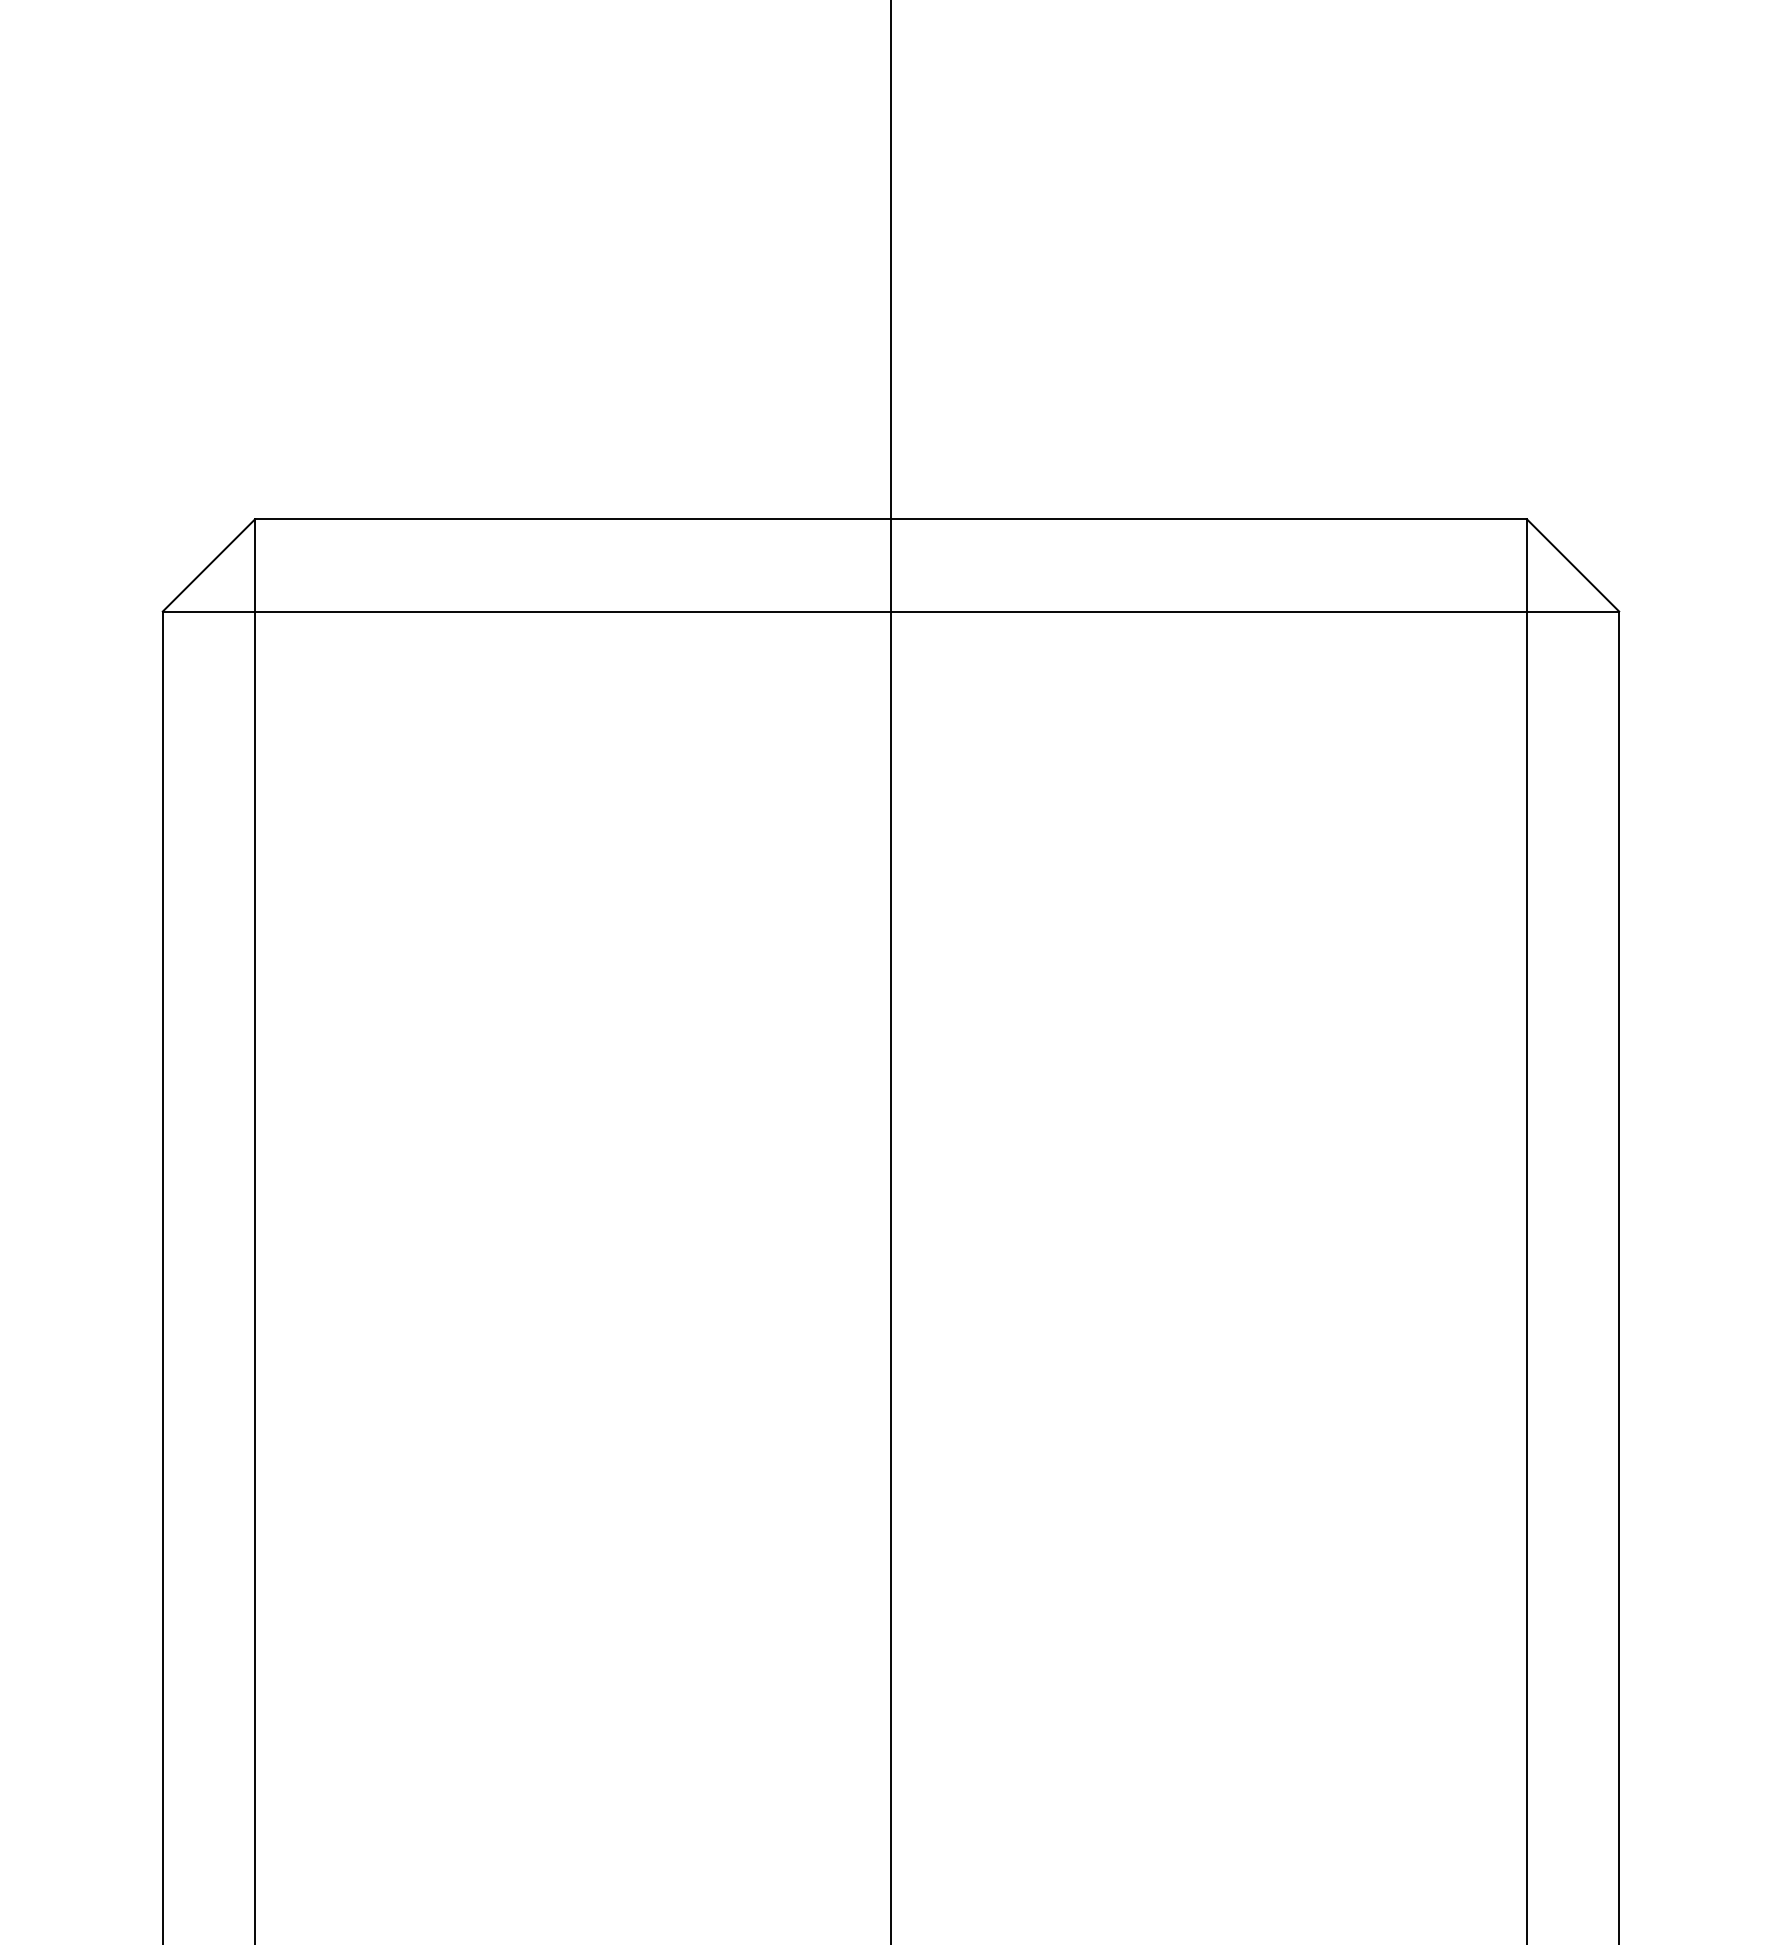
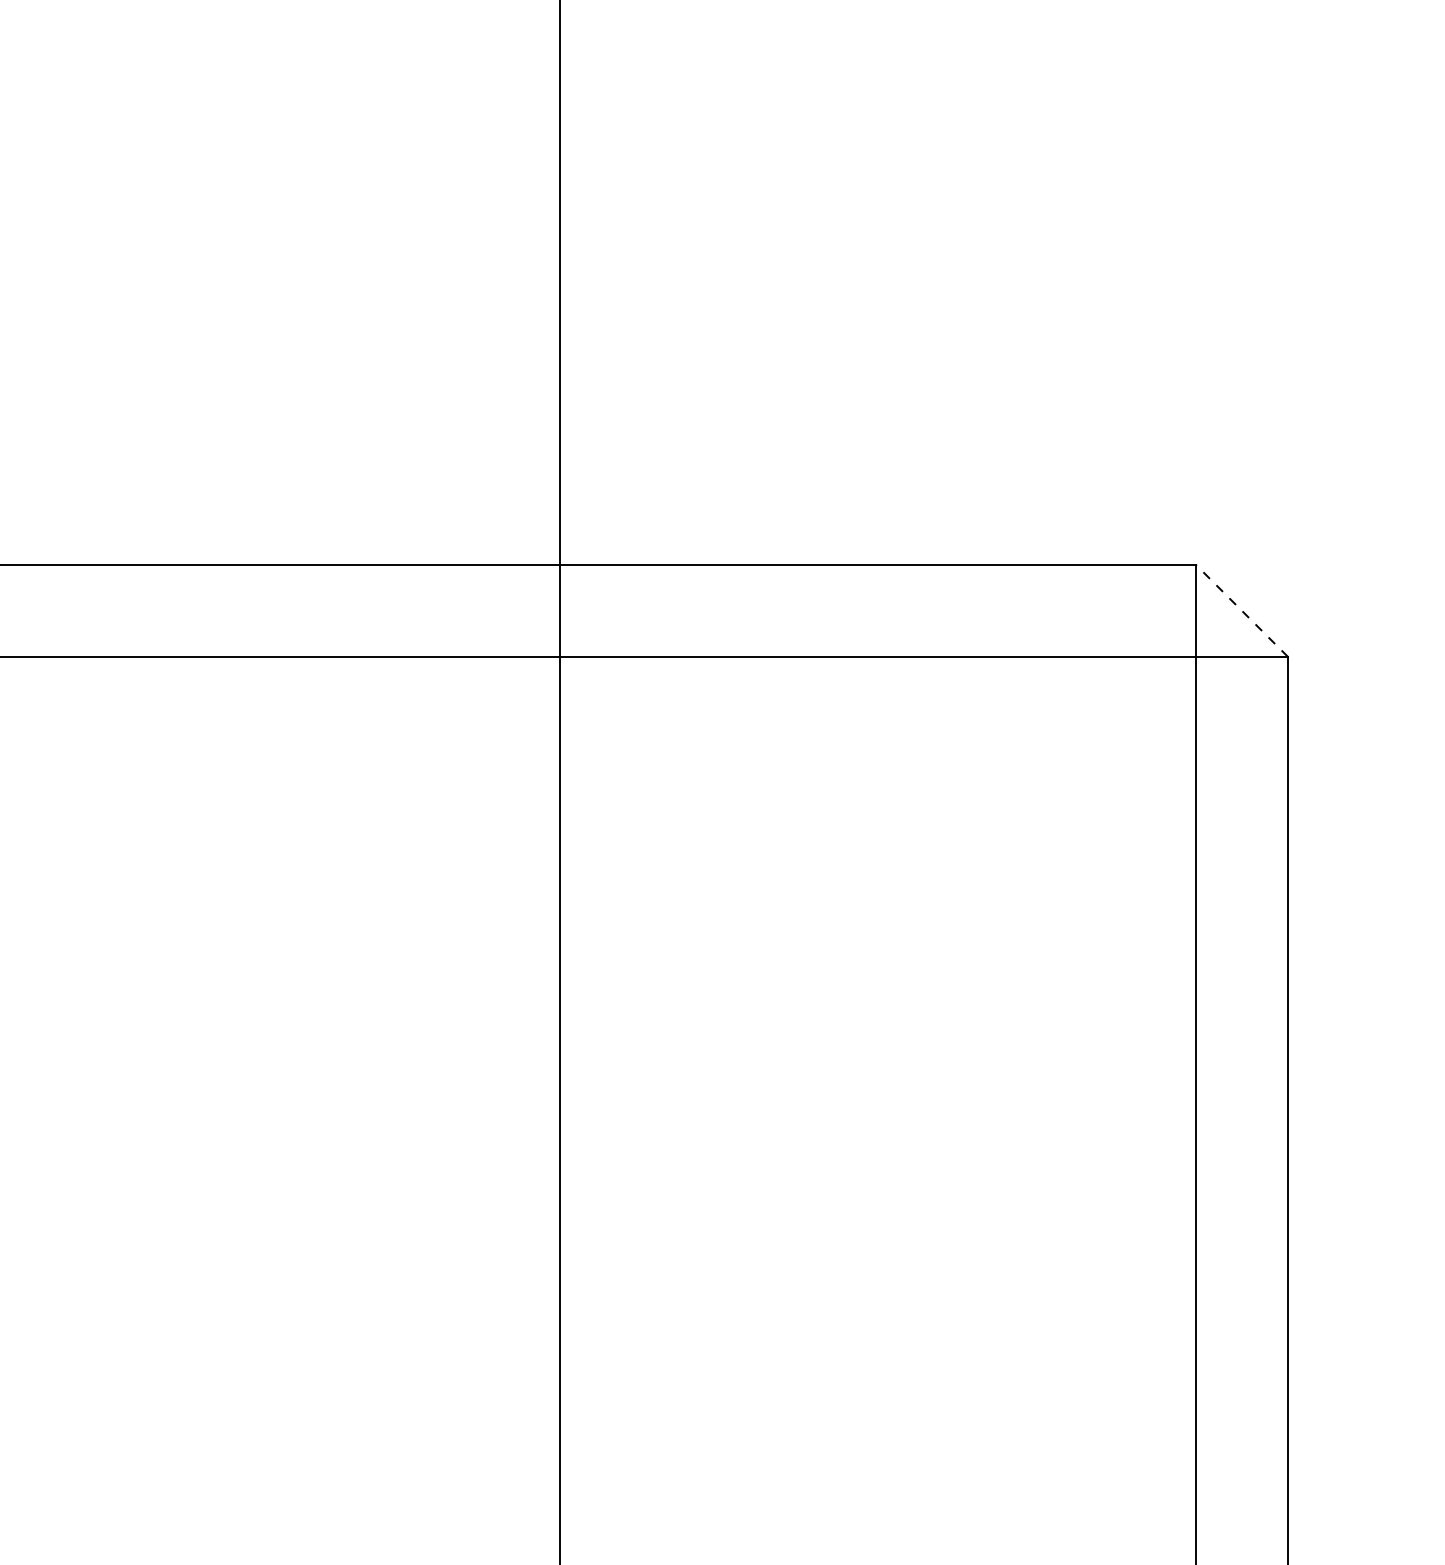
line: (1572, 565) -> (1241, 611), solid -> dashed

